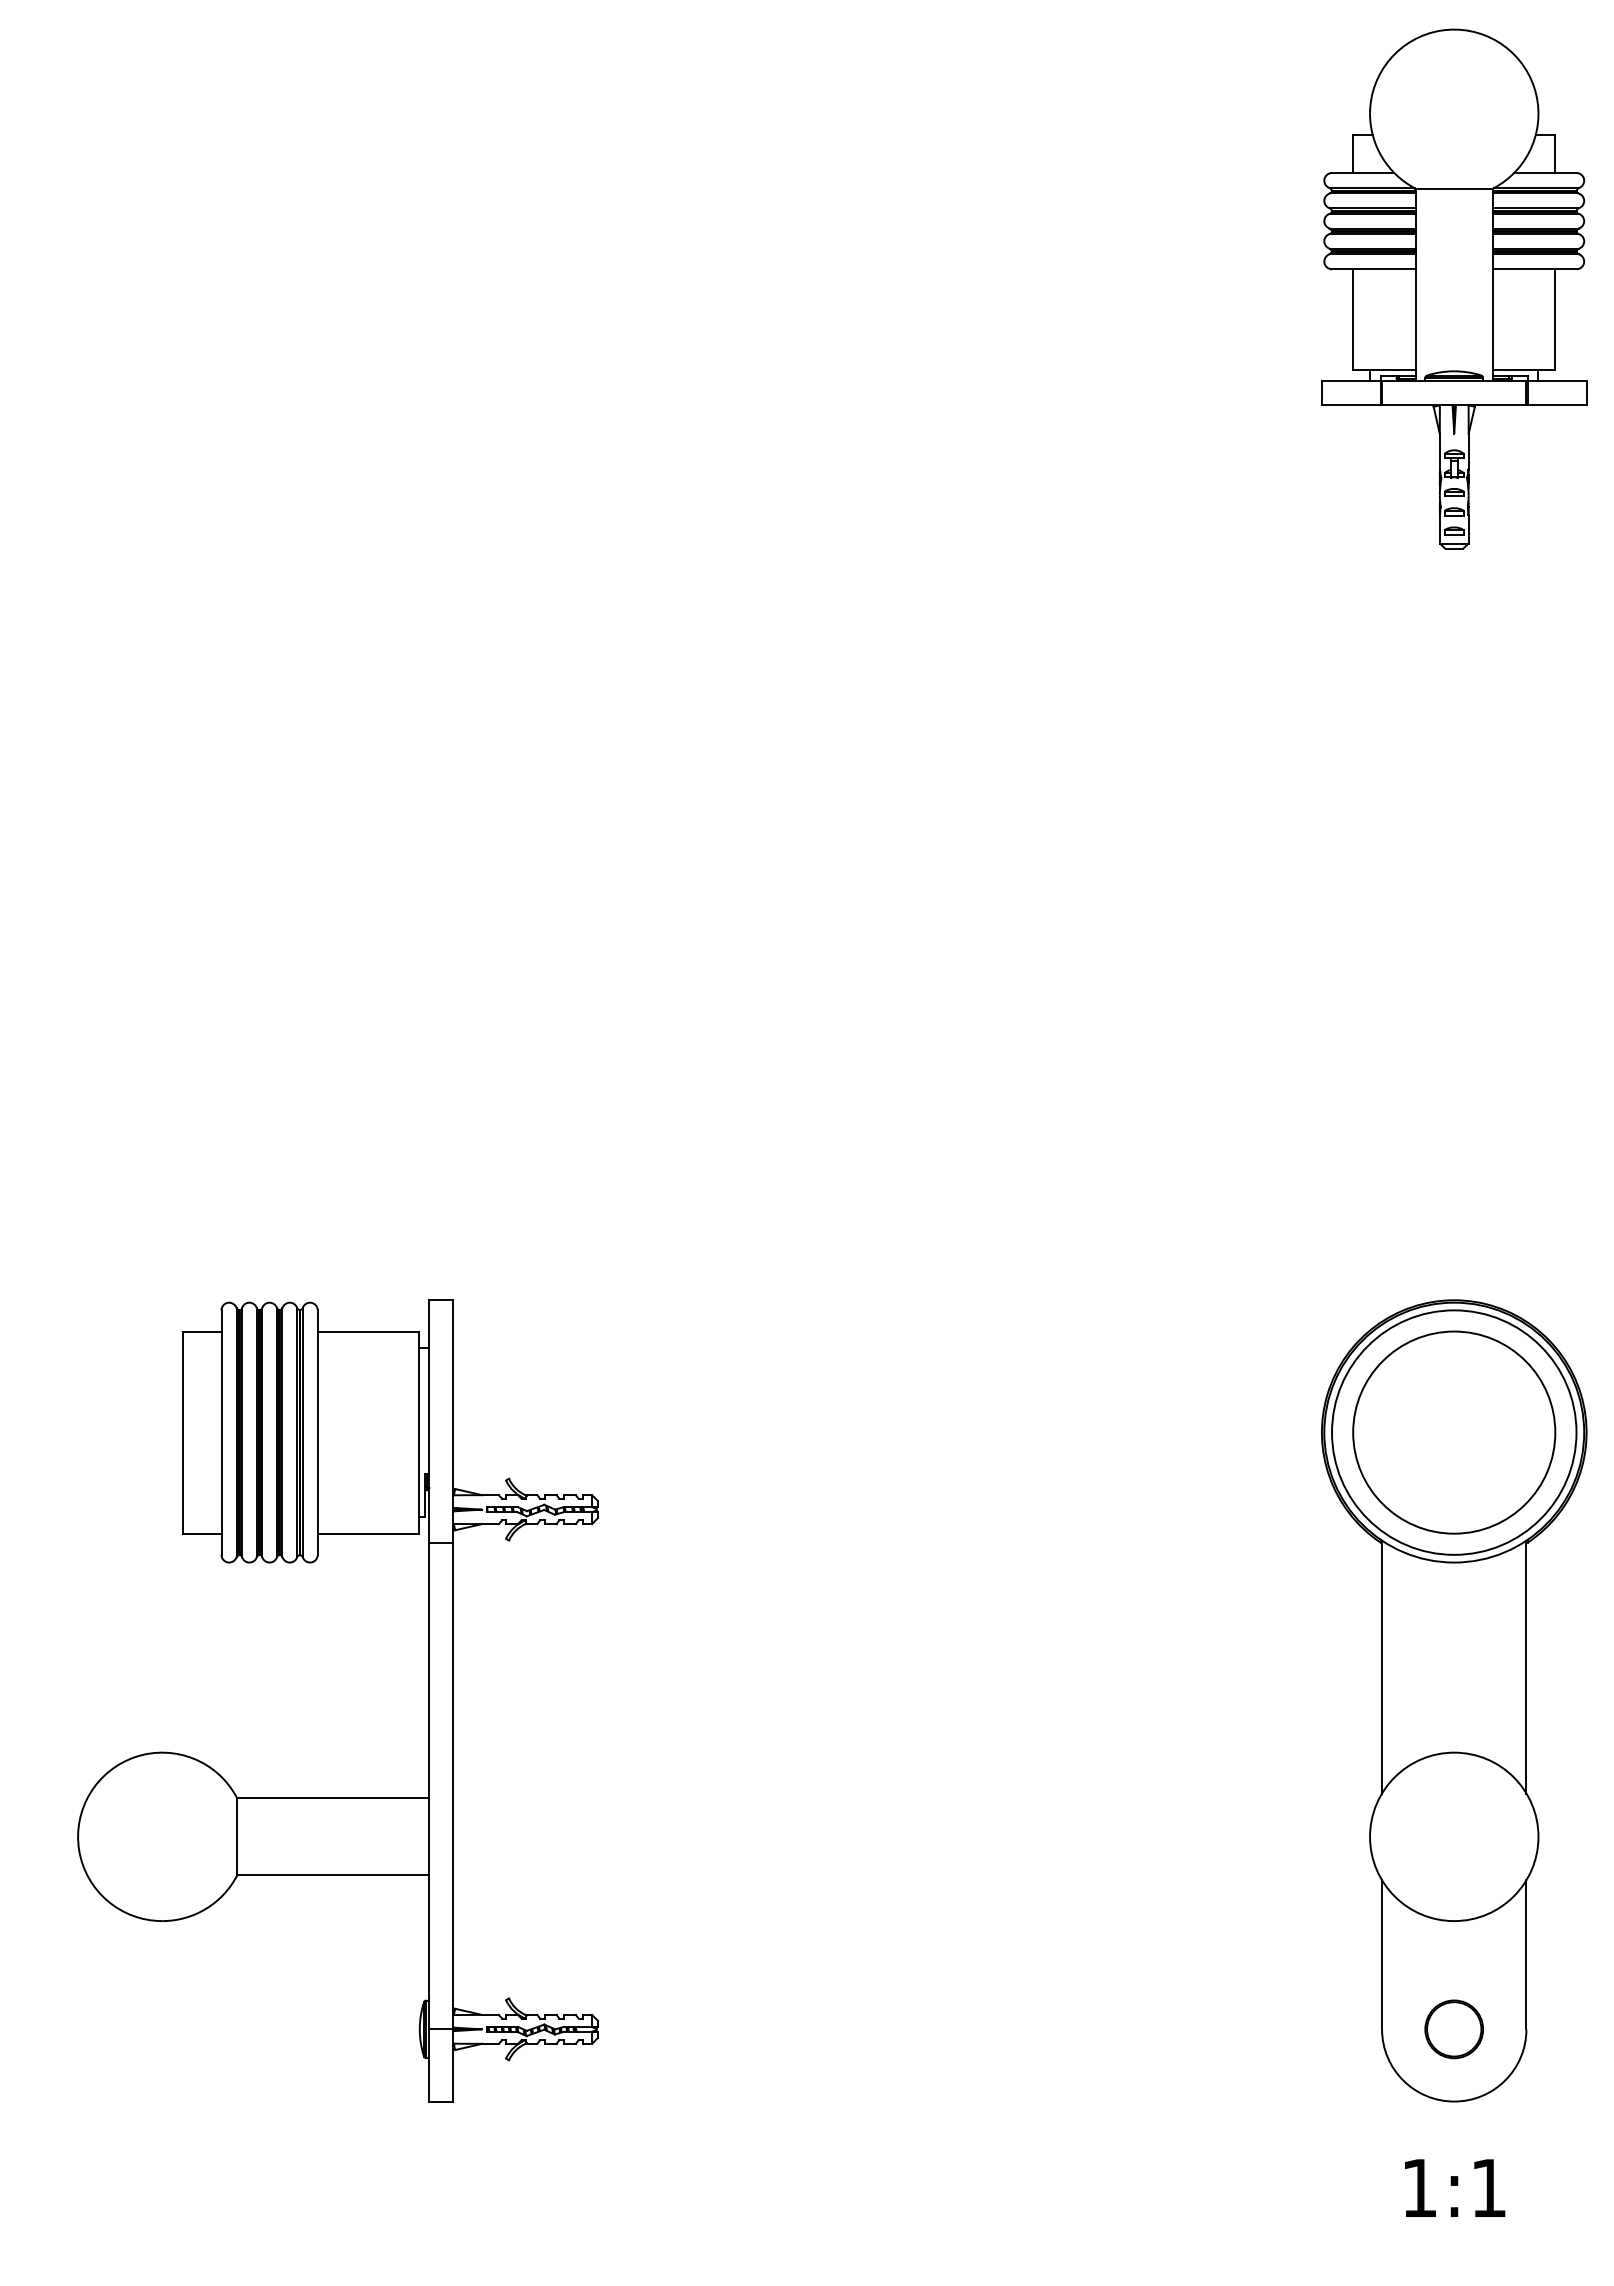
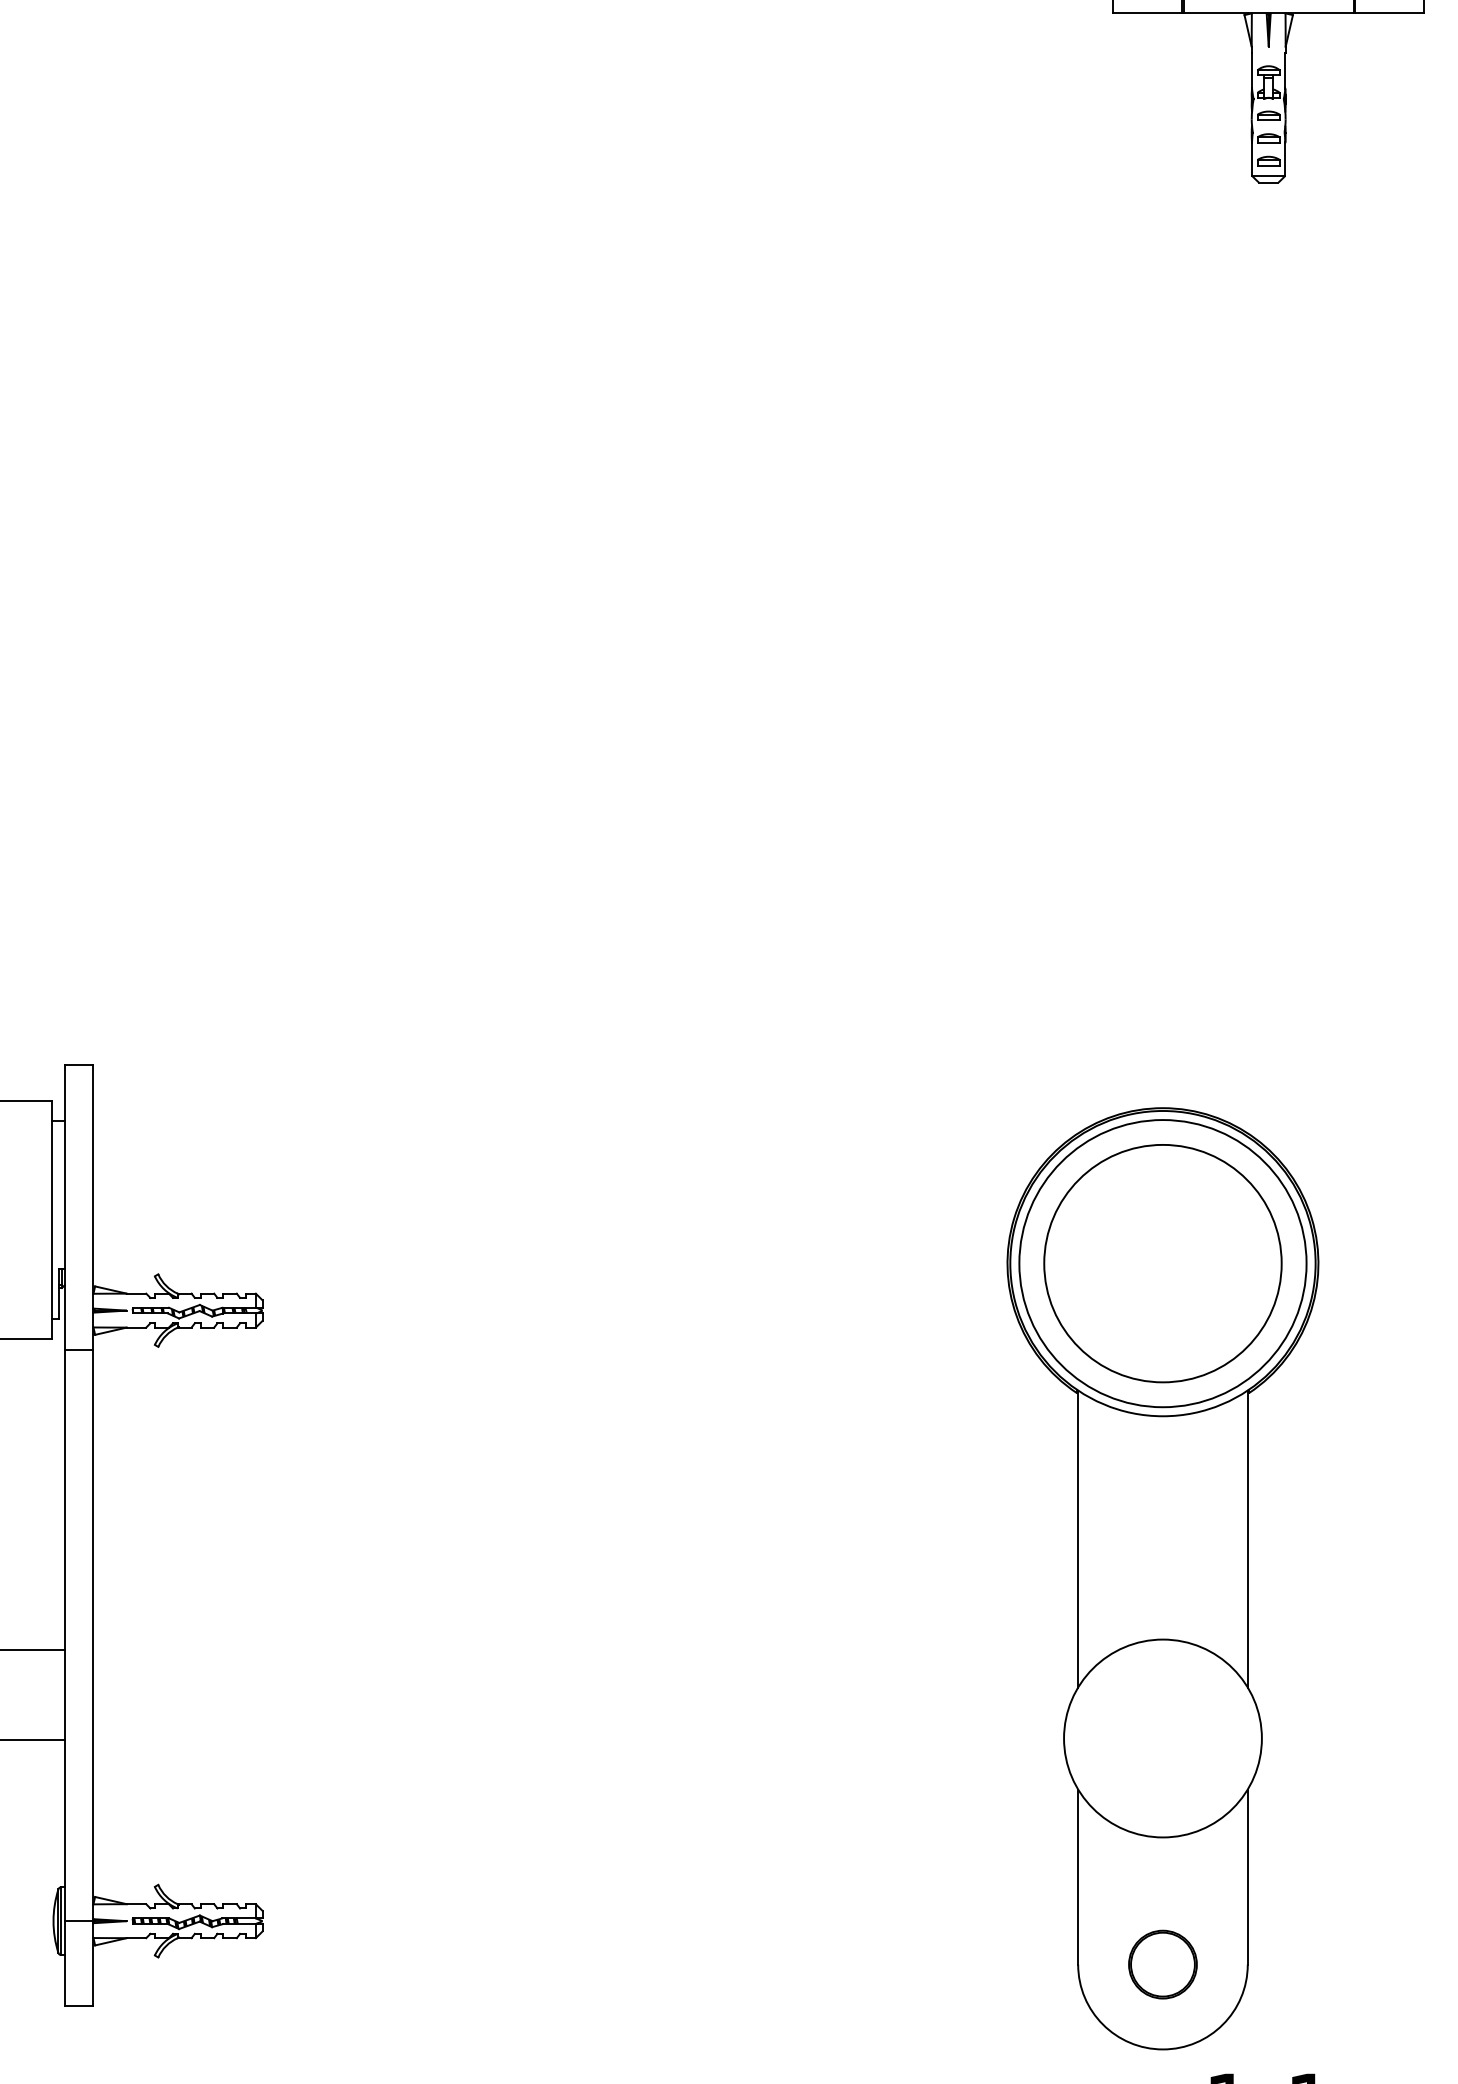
part: (1454, 1700) -> (1163, 1578), moved

